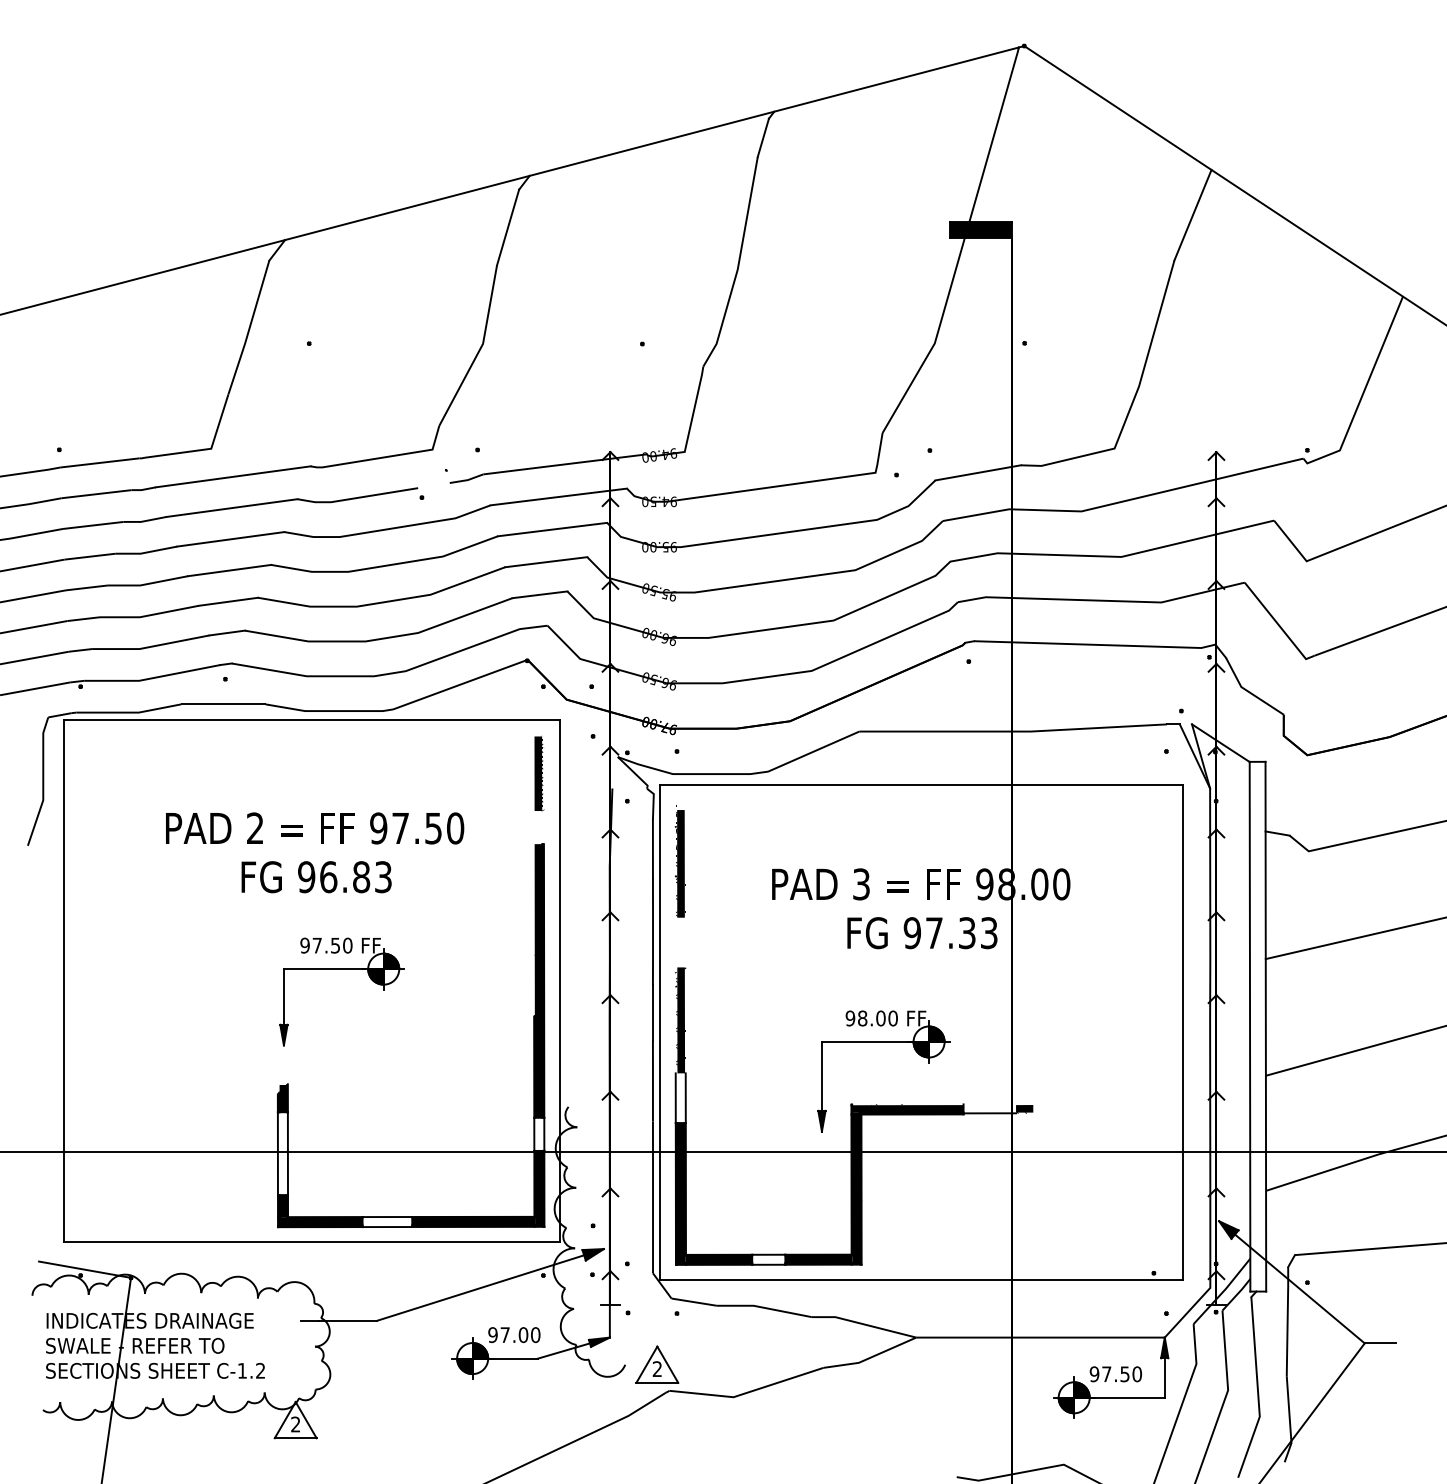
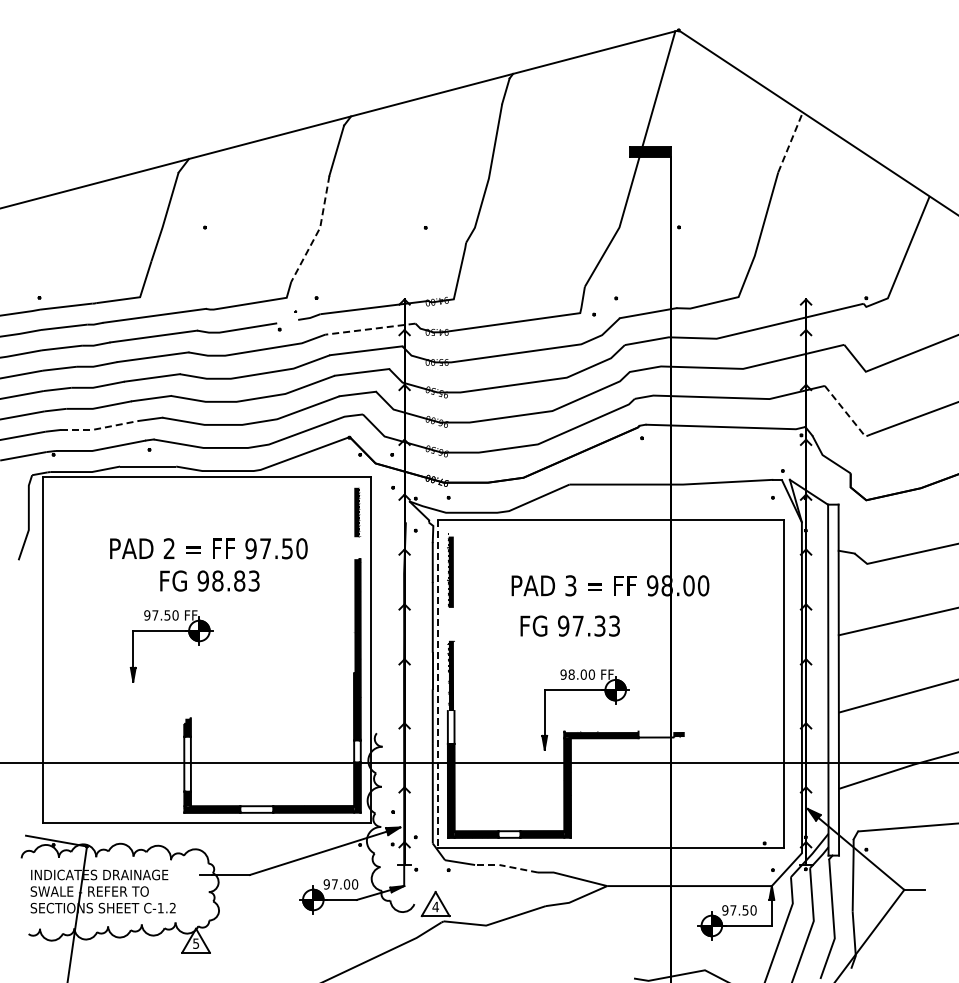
line: (1192, 215) -> (790, 142), solid -> dashed
line: (480, 349) -> (318, 231), solid -> dashed
line: (558, 497) -> (370, 329), solid -> dashed
line: (1278, 624) -> (847, 413), solid -> dashed
line: (151, 646) -> (100, 428), solid -> dashed
text: (328, 876) -> (217, 580), 96.83 -> 98.83
text: (921, 932) -> (569, 625), moved
part: (341, 969) -> (171, 631), moved
line: (660, 1033) -> (437, 684), solid -> dashed
line: (762, 1308) -> (505, 866), solid -> dashed
text: (657, 1368) -> (435, 906), 2 -> 4
text: (296, 1424) -> (196, 943), 2 -> 5

